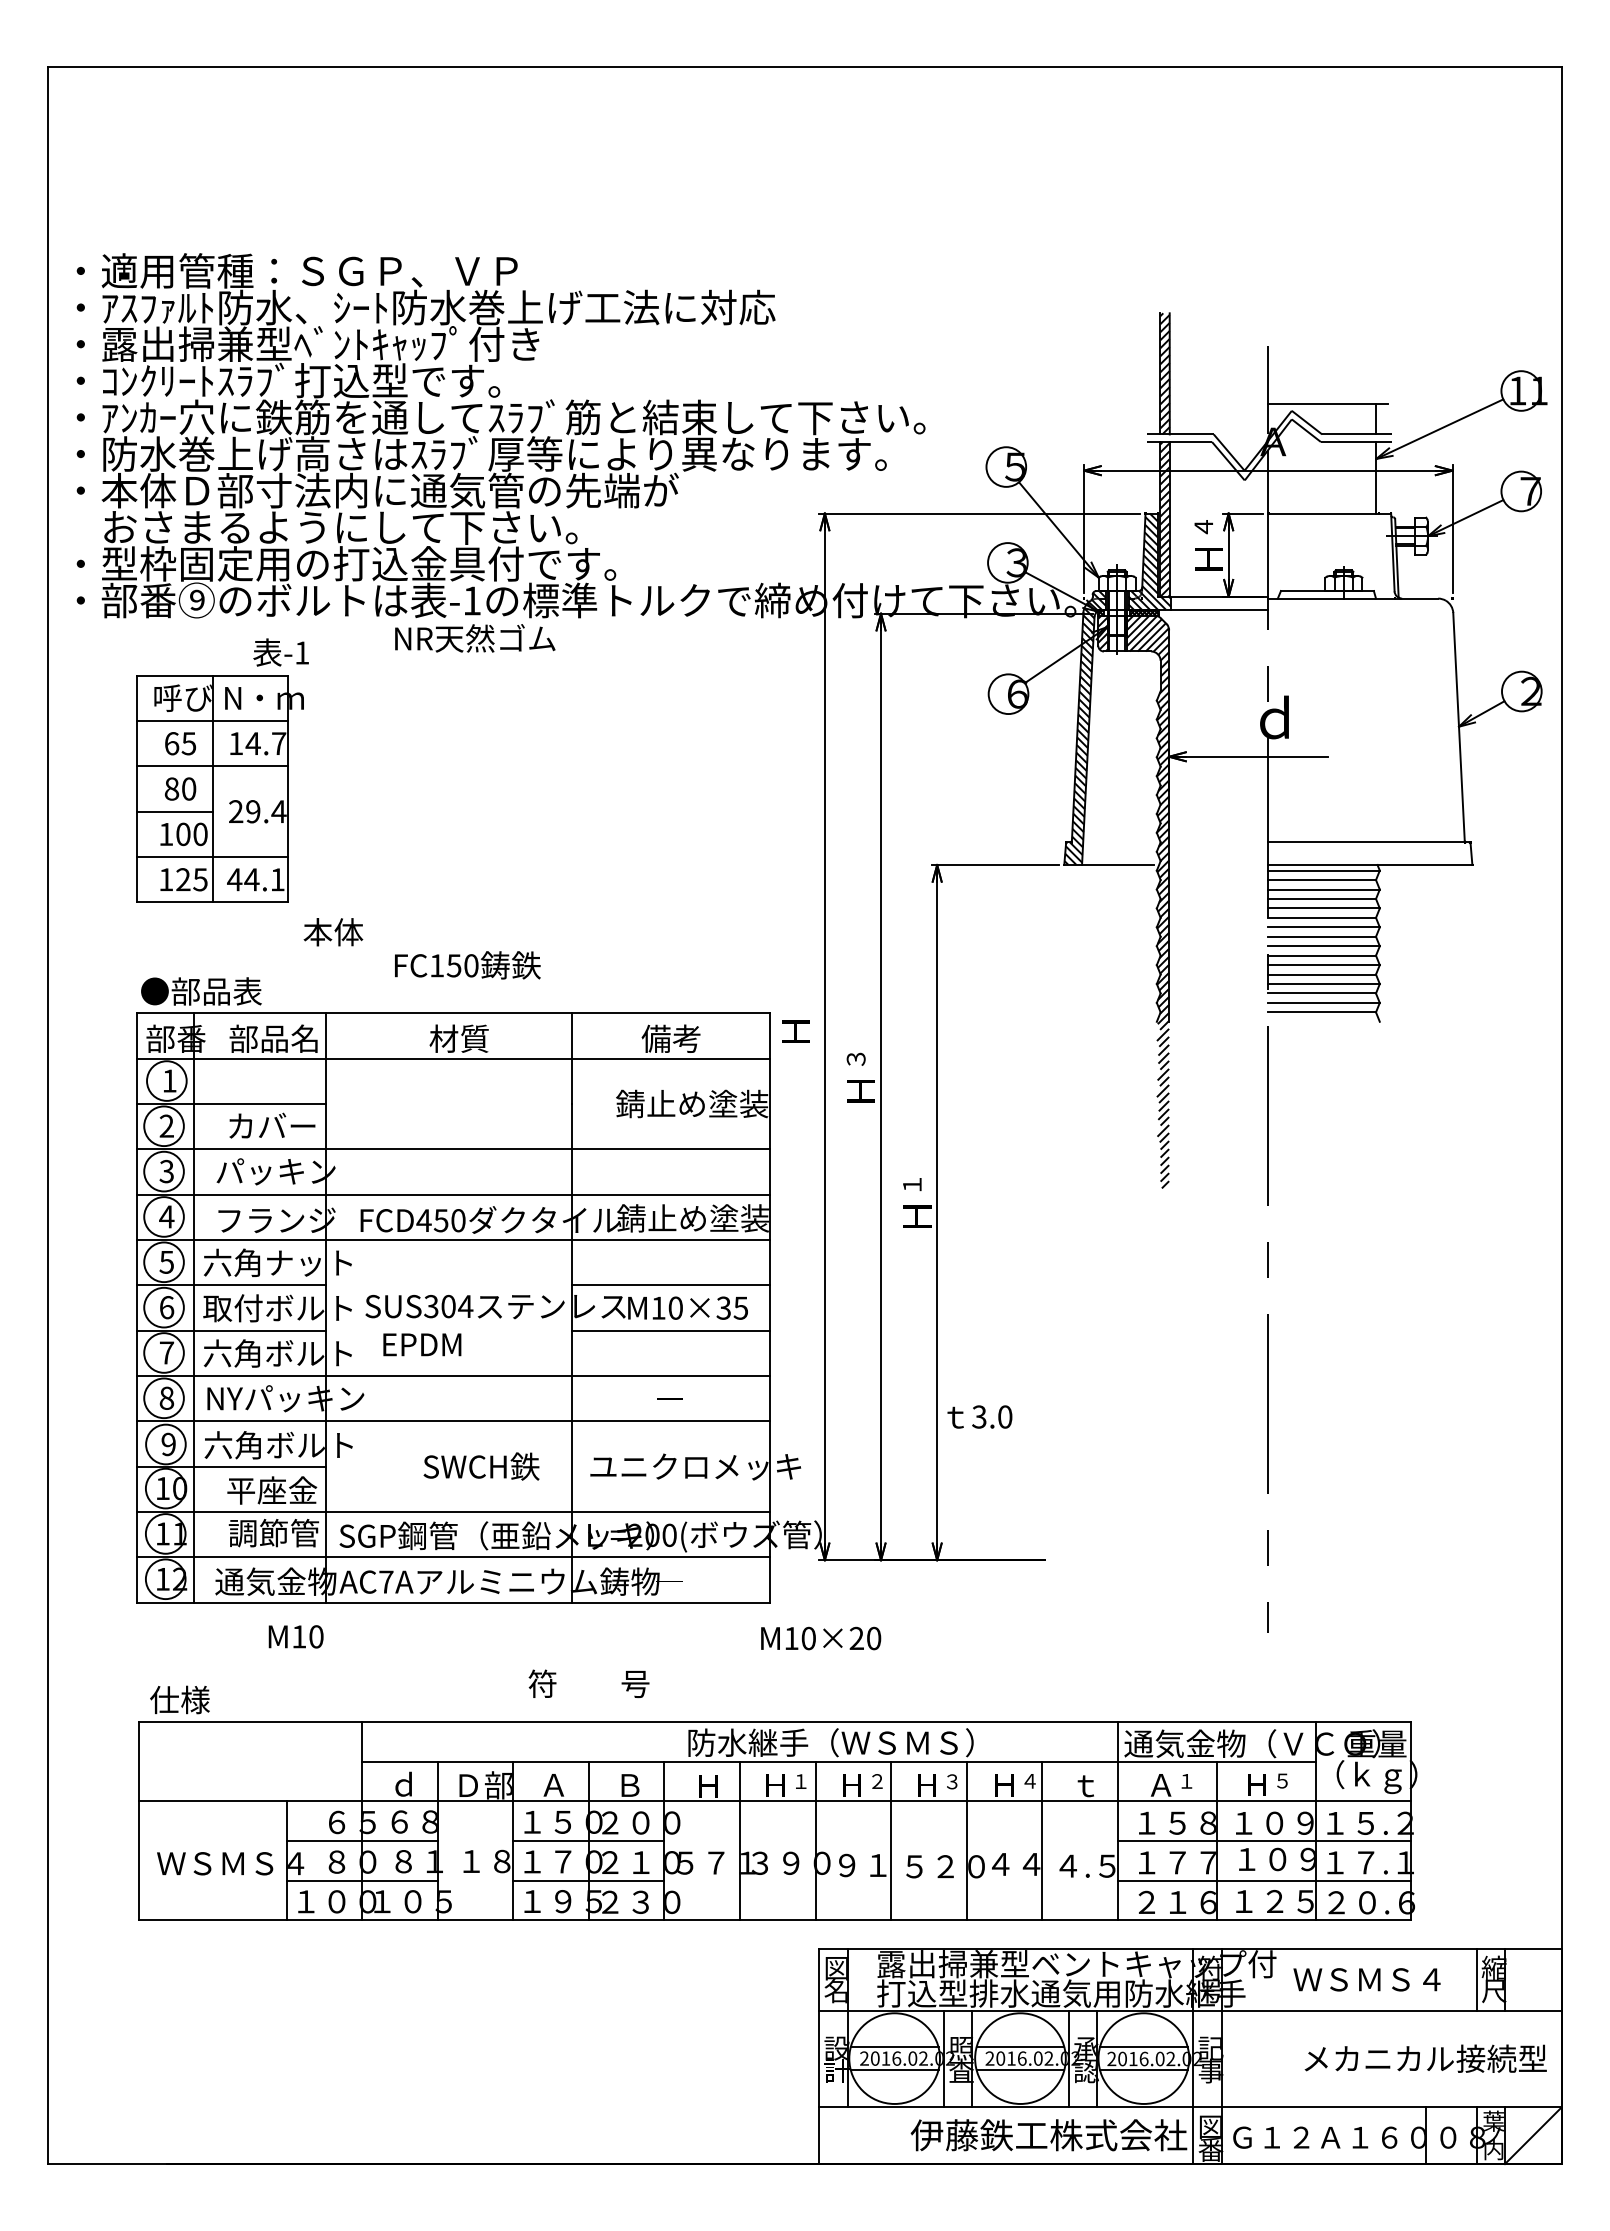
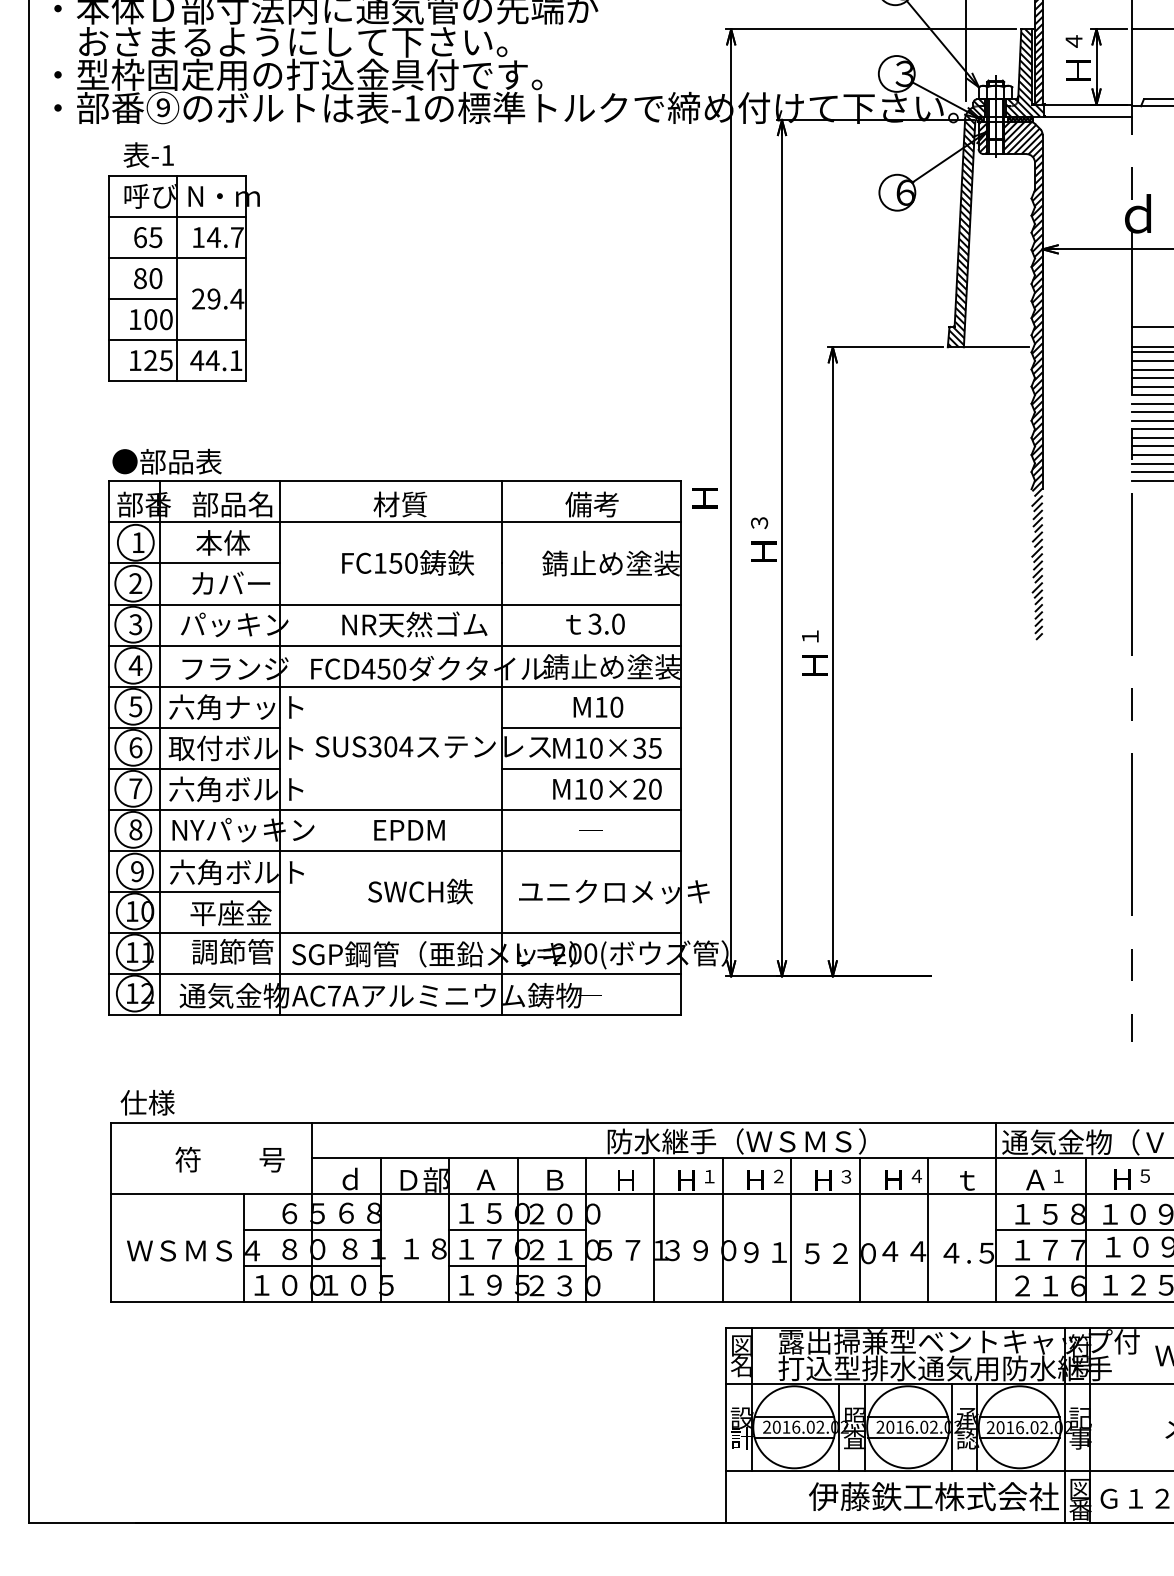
text: (475, 638) -> (415, 624), moved
text: (280, 652) -> (148, 155), moved
text: (333, 932) -> (223, 543), moved
text: (467, 965) -> (407, 563), moved
text: (422, 1344) -> (409, 830), moved
text: (979, 1416) -> (595, 623), moved
text: (295, 1636) -> (597, 706), moved
text: (821, 1638) -> (607, 789), moved
text: (588, 1683) -> (229, 1159), moved

